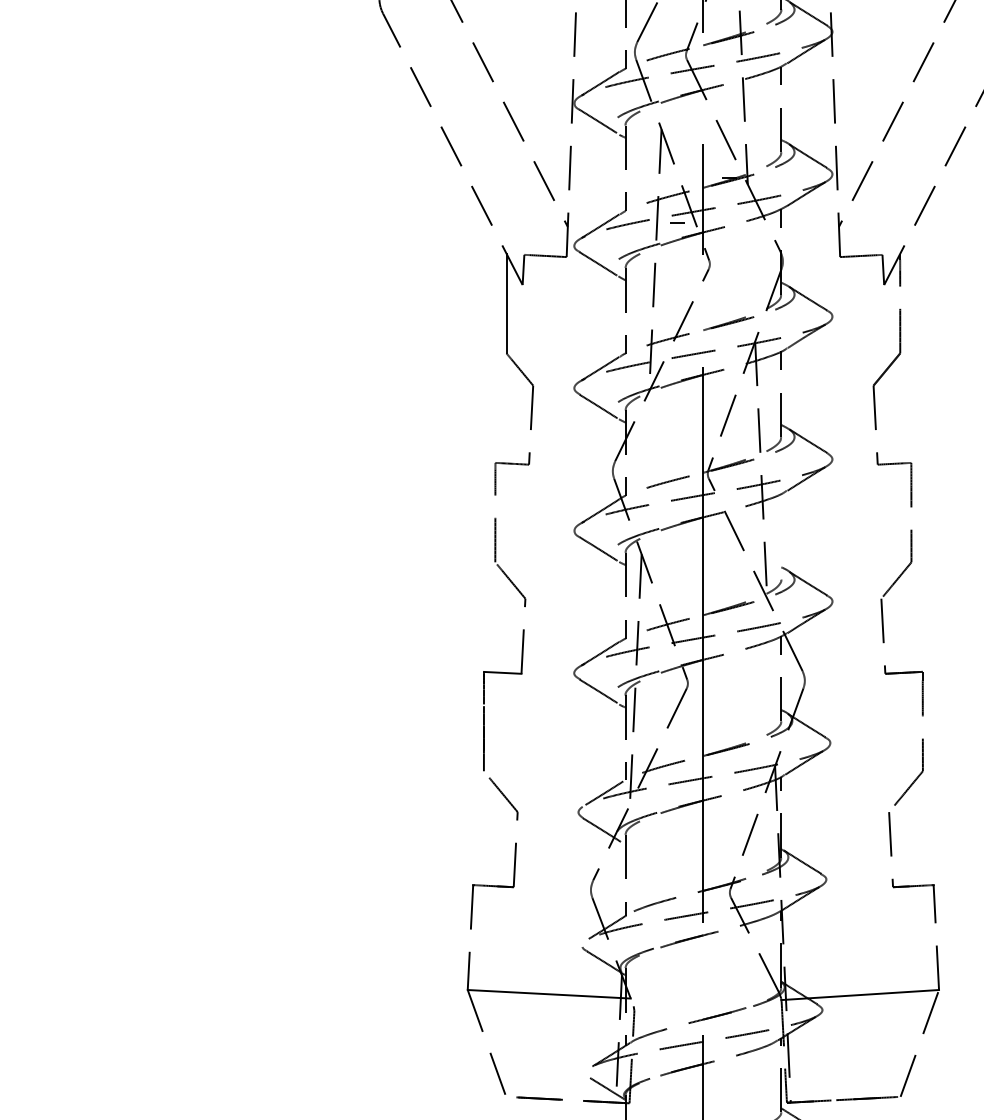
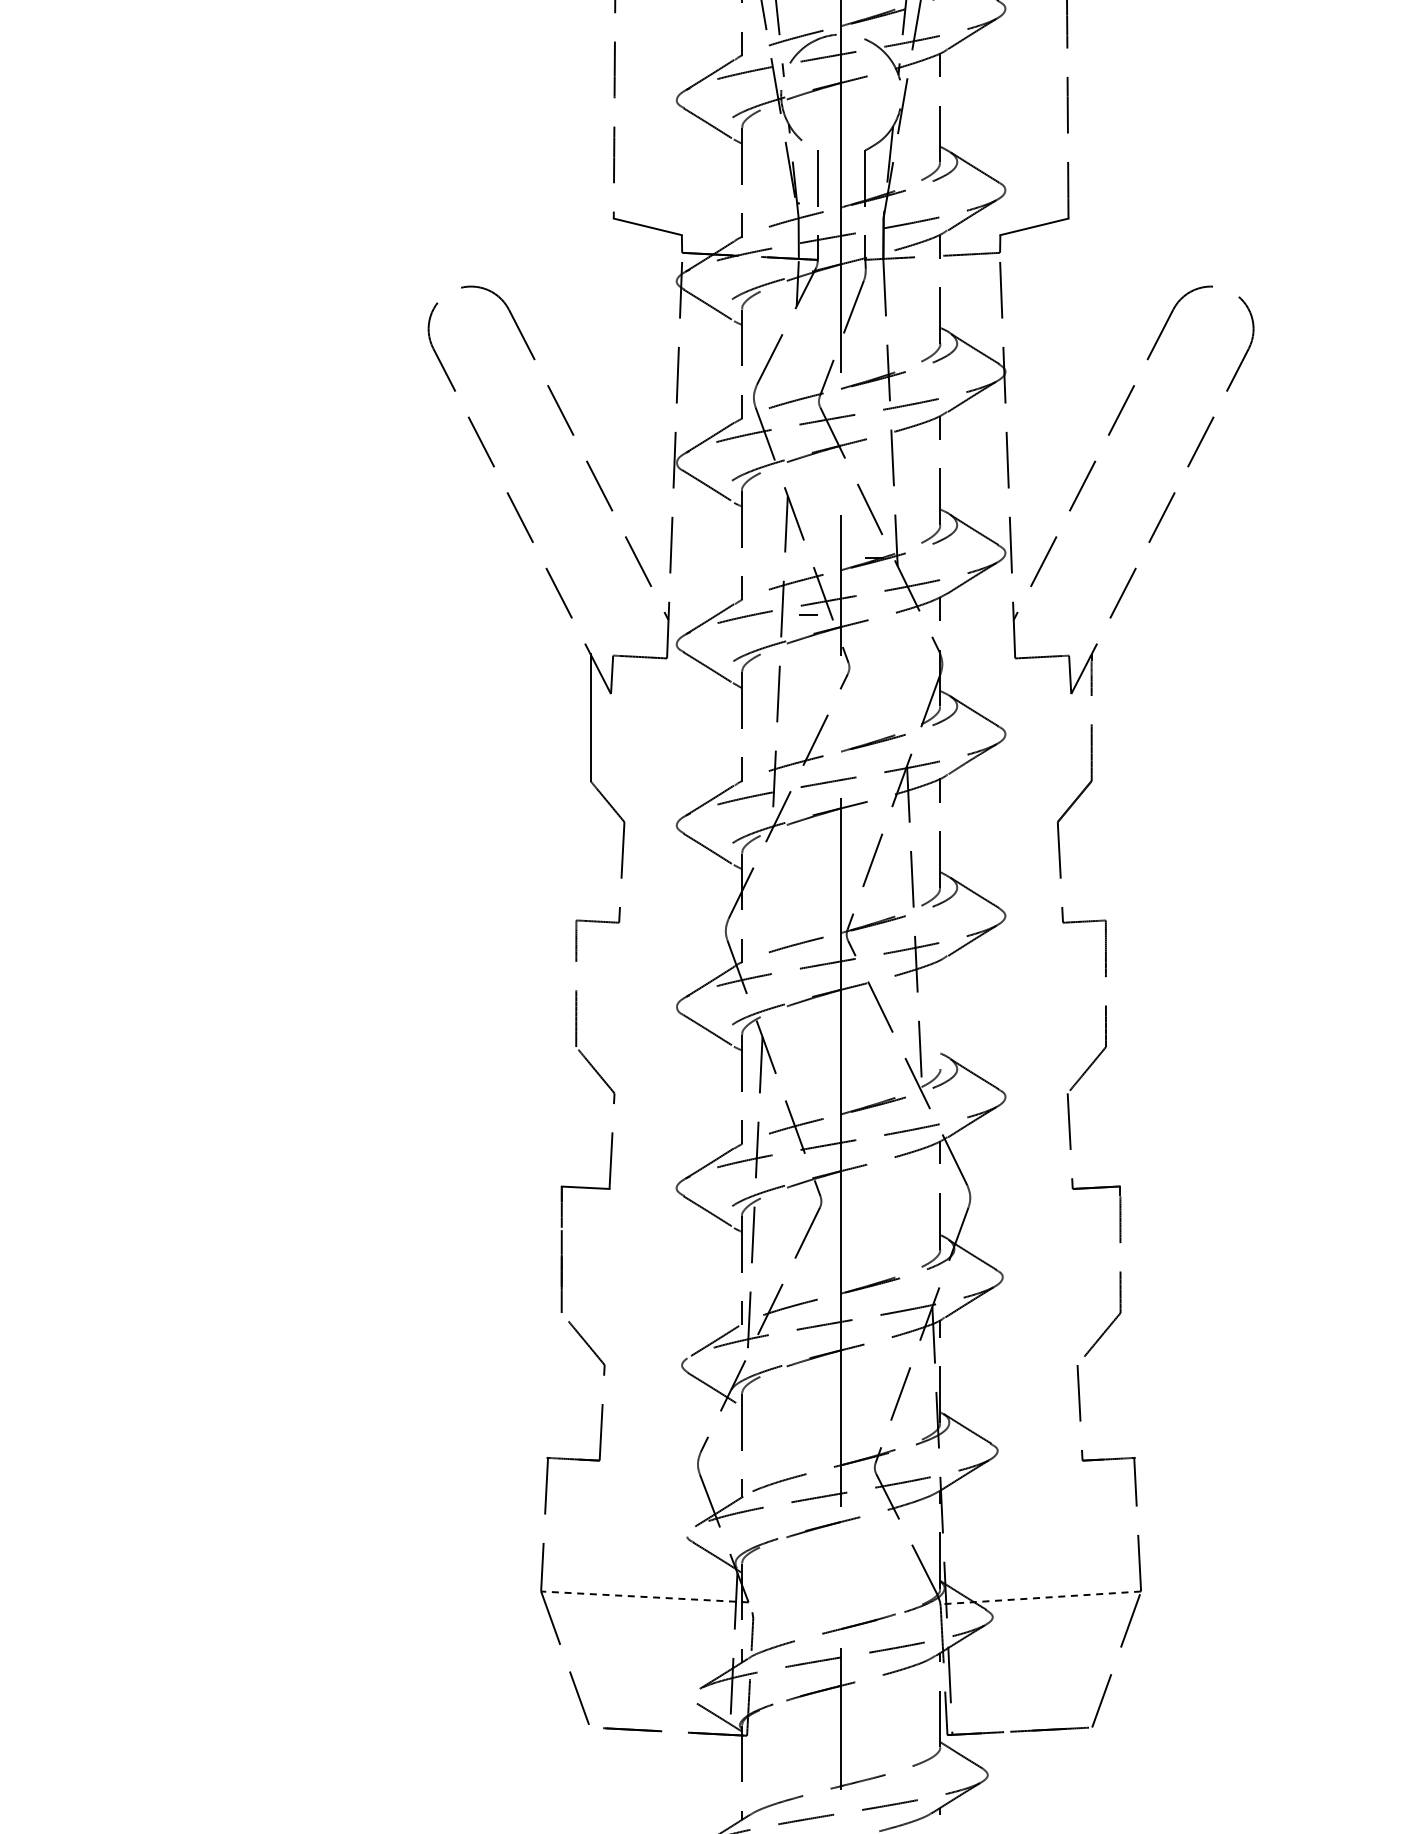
line: (548, 993) -> (644, 1596), solid -> dashed
line: (860, 994) -> (1040, 1597), solid -> dashed

